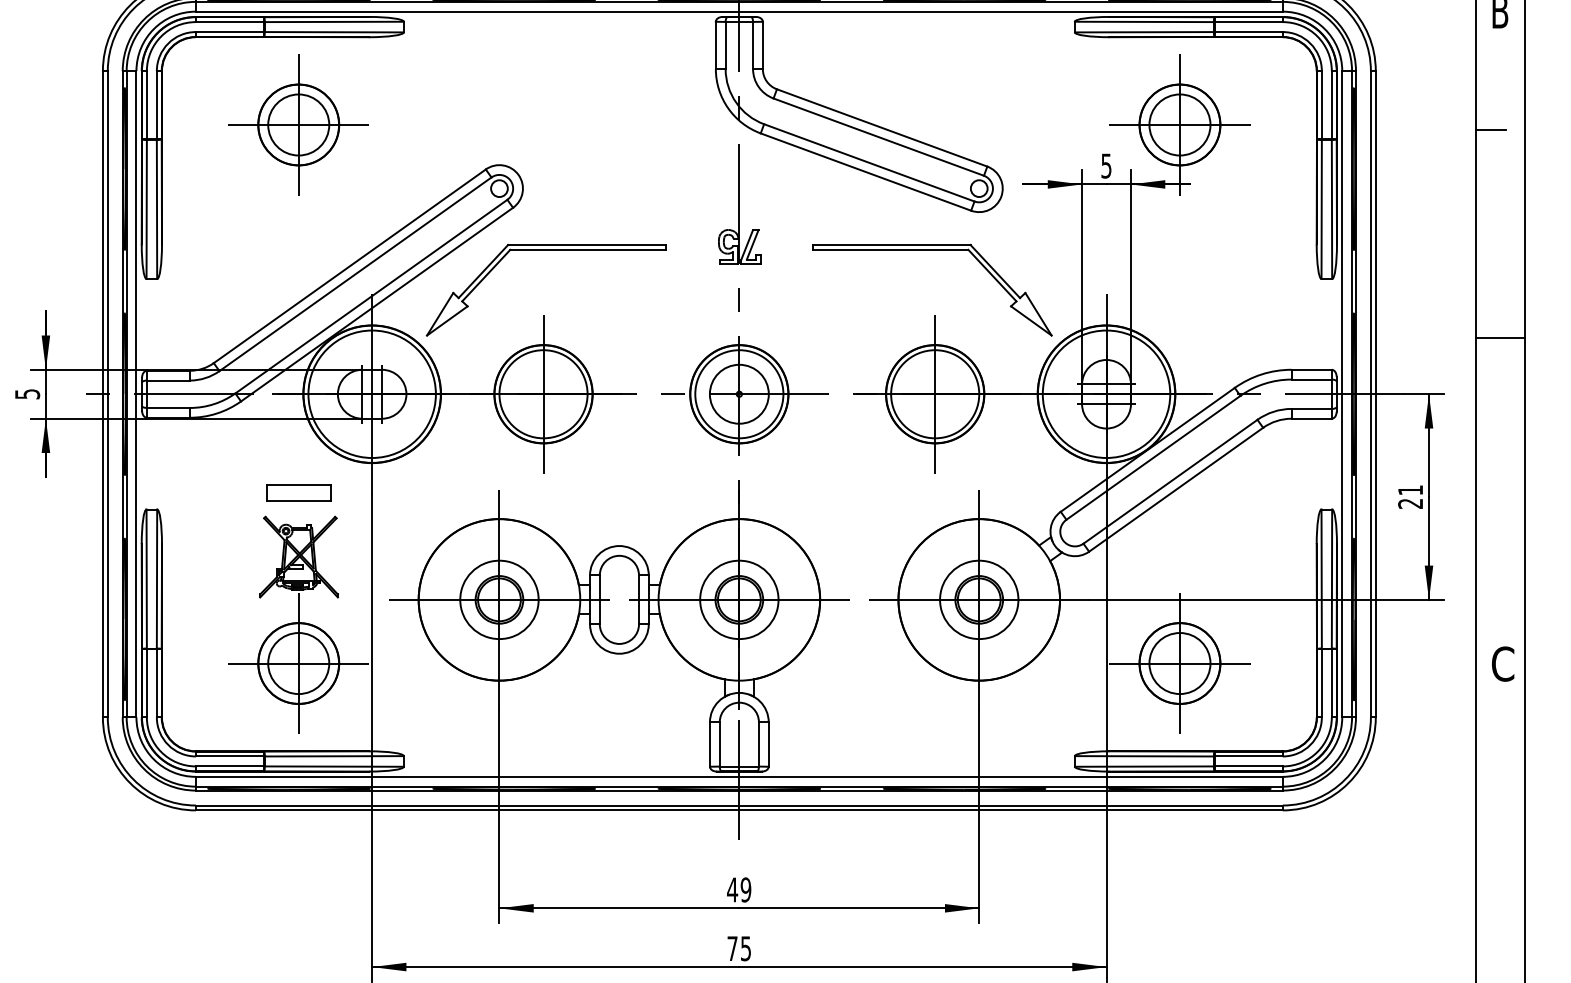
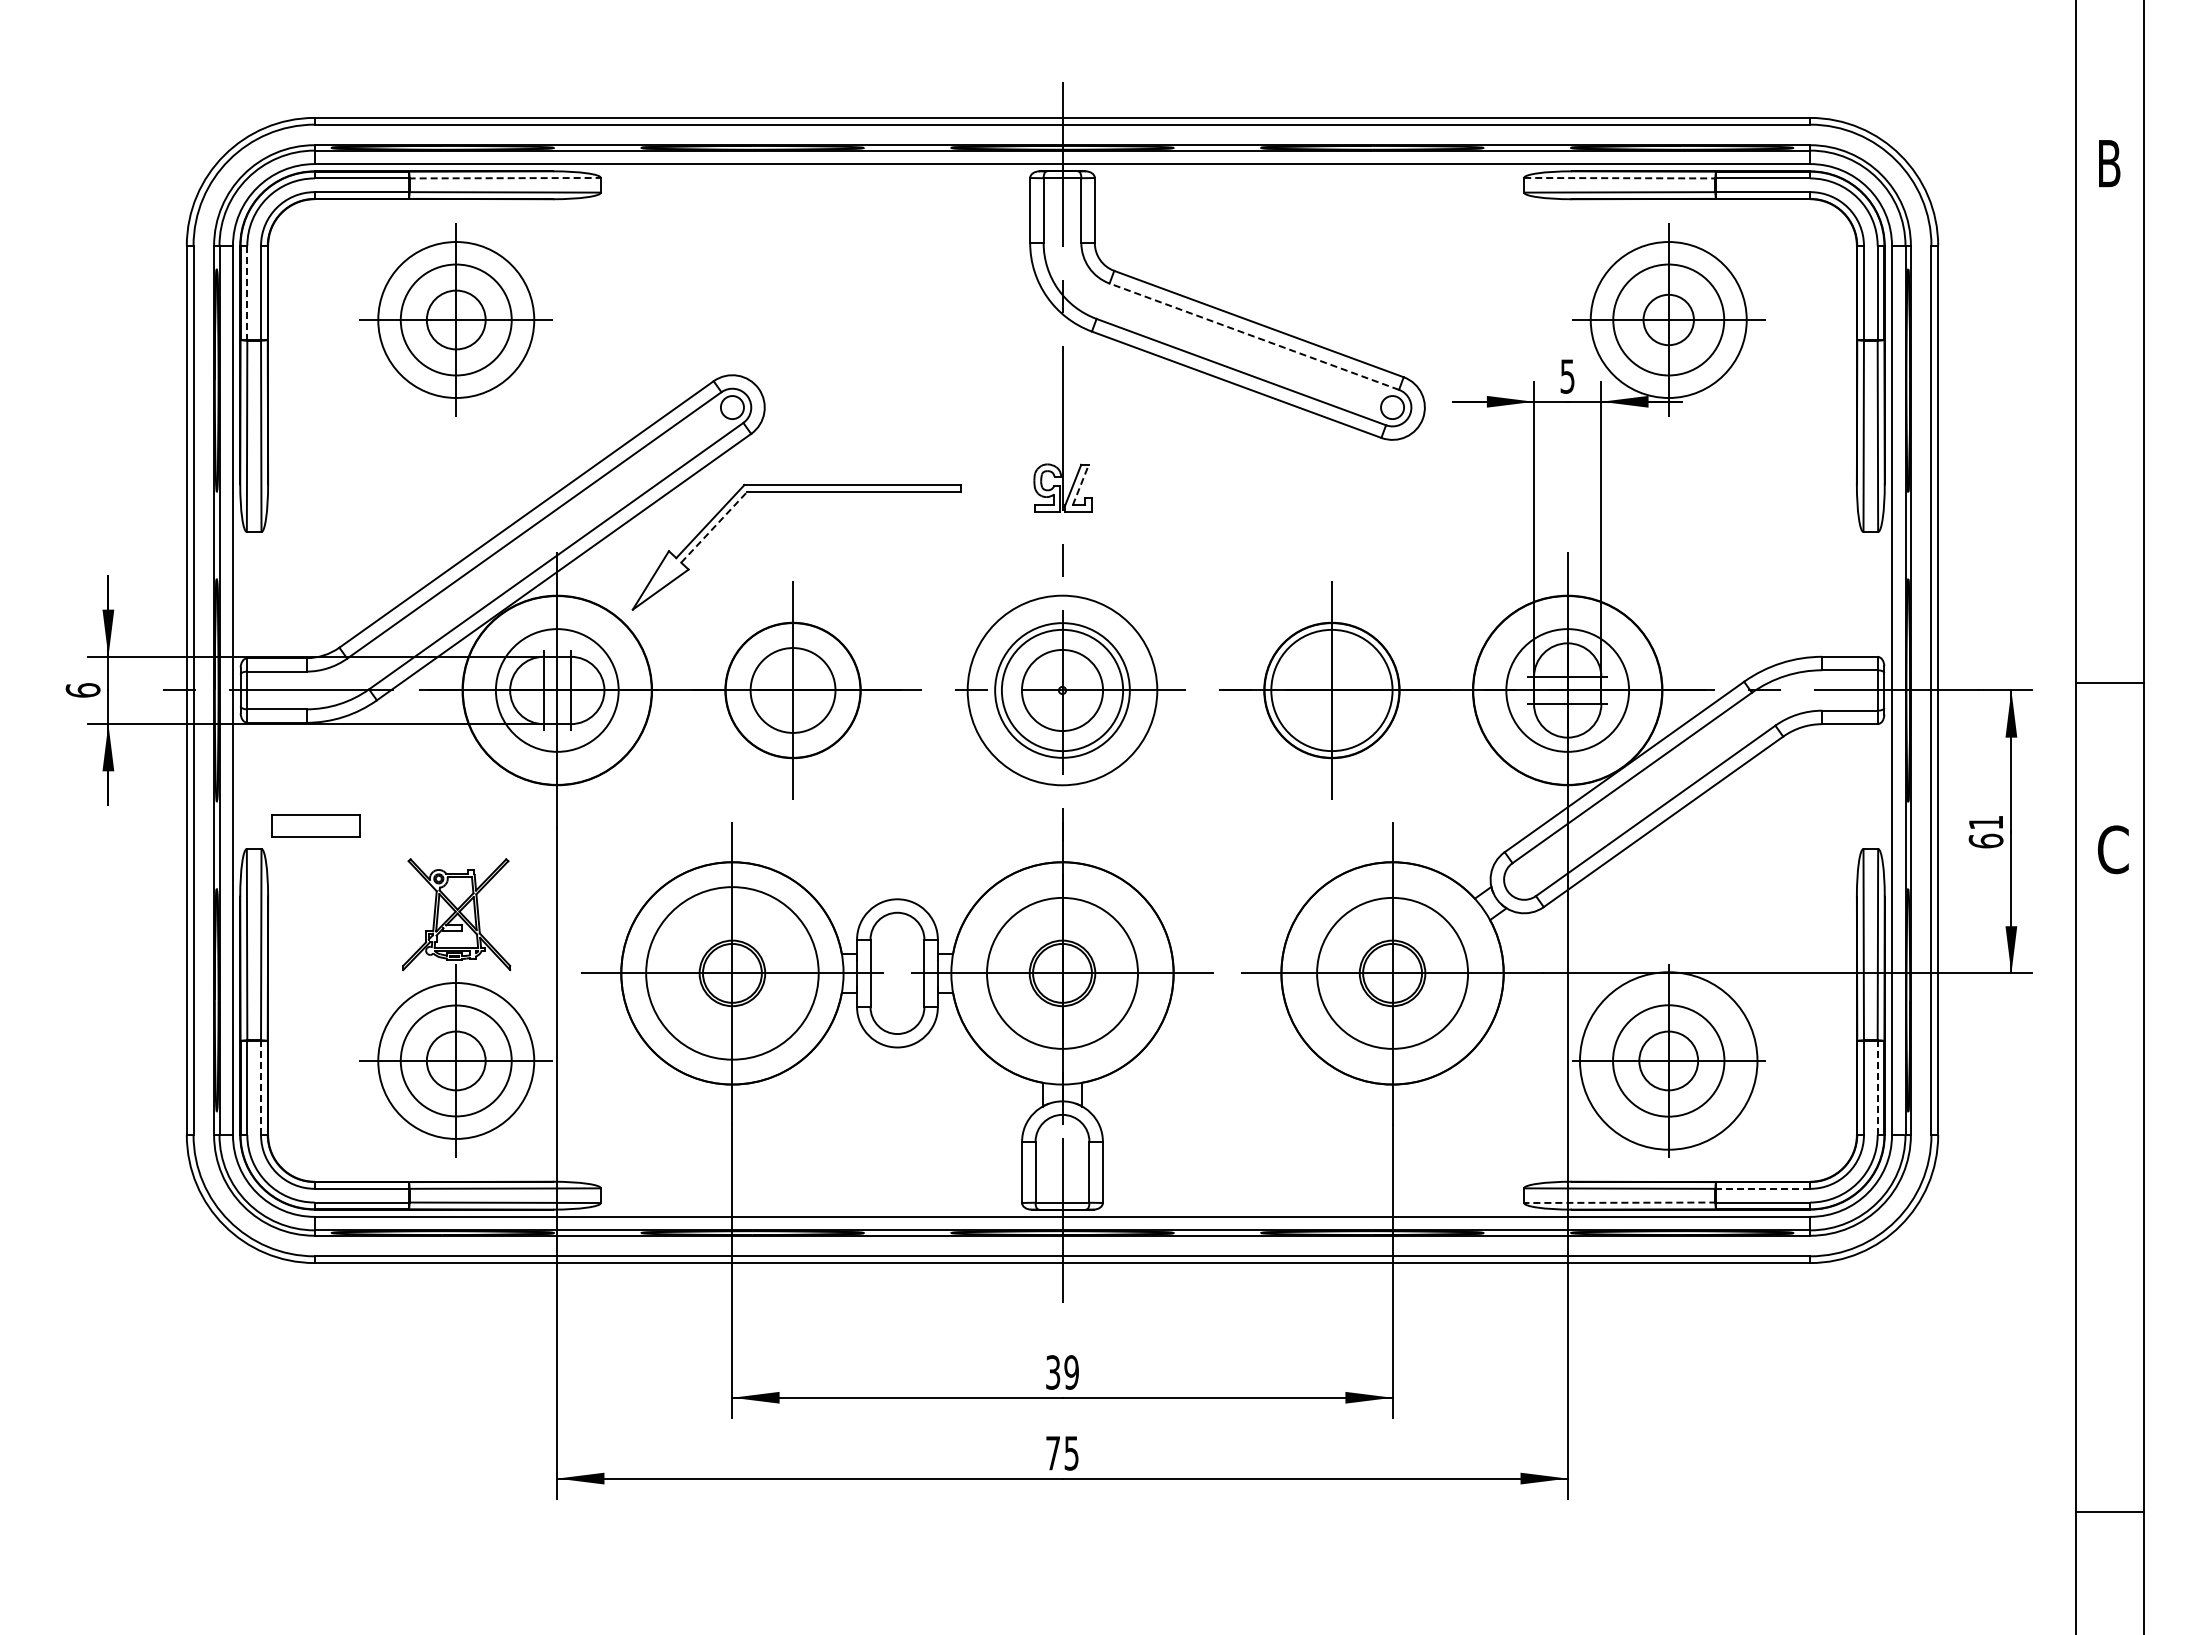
line: (334, 22) -> (505, 178), solid -> dashed
line: (1144, 22) -> (1619, 178), solid -> dashed
line: (147, 105) -> (247, 293), solid -> dashed
circle: (298, 124) -> (455, 319), size x1.4
circle: (1179, 124) -> (1668, 319), size x1.4
circle: (298, 125) -> (456, 320), size x0.7
circle: (1179, 125) -> (1668, 320), size x0.6
line: (1490, 129) -> (2096, 326), removed
line: (878, 136) -> (1253, 336), solid -> dashed
line: (752, 244) -> (1080, 484), solid -> dashed
part: (932, 250) -> (1328, 492), removed
line: (486, 275) -> (714, 526), solid -> dashed
line: (1500, 338) -> (2109, 682), moved
text: (27, 394) -> (82, 690), 5 -> 6
circle: (371, 394) -> (556, 690), size x0.7
circle: (543, 394) -> (792, 690), size x0.7
circle: (739, 394) -> (1062, 690), size x1.4
circle: (1106, 394) -> (1567, 690), size x0.7
part: (298, 492) -> (315, 825), moved
text: (1410, 503) -> (1985, 840), 21 -> 61
circle: (499, 599) -> (732, 973), size x1.6
circle: (739, 599) -> (1062, 973), size x1.4
circle: (979, 599) -> (1392, 973), size x1.4
circle: (298, 663) -> (455, 1060), size x1.4
circle: (298, 663) -> (456, 1060), size x0.7
circle: (1179, 663) -> (1668, 1060), size x0.7
circle: (1179, 663) -> (1668, 1060), size x1.6
text: (1503, 663) -> (2113, 849), moved
line: (157, 682) -> (261, 1087), solid -> dashed
line: (1331, 682) -> (1877, 1087), solid -> dashed
line: (1248, 756) -> (1762, 1188), solid -> dashed
line: (1144, 766) -> (1619, 1202), solid -> dashed
text: (732, 889) -> (1052, 1372), 49 -> 39

